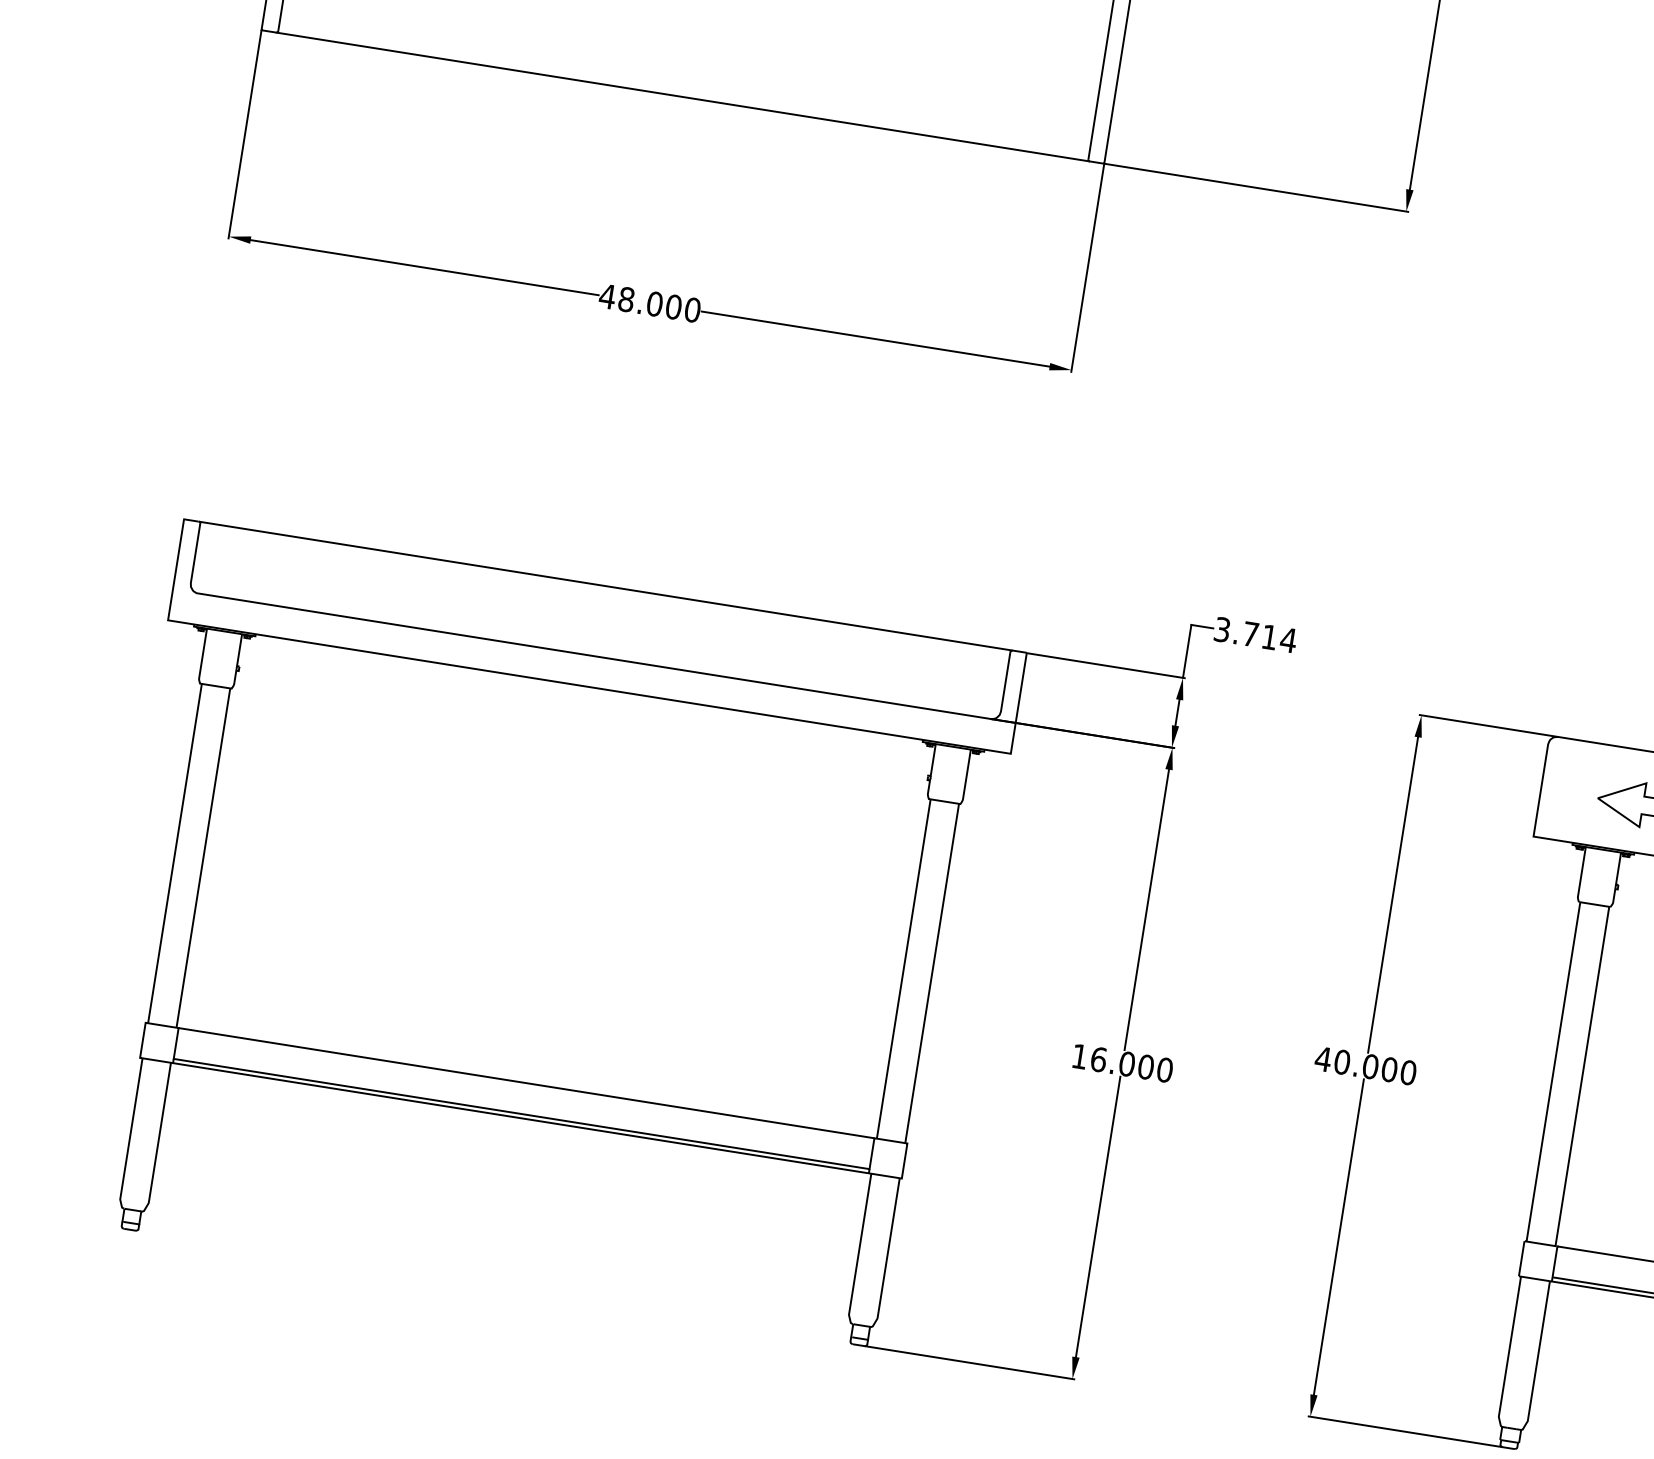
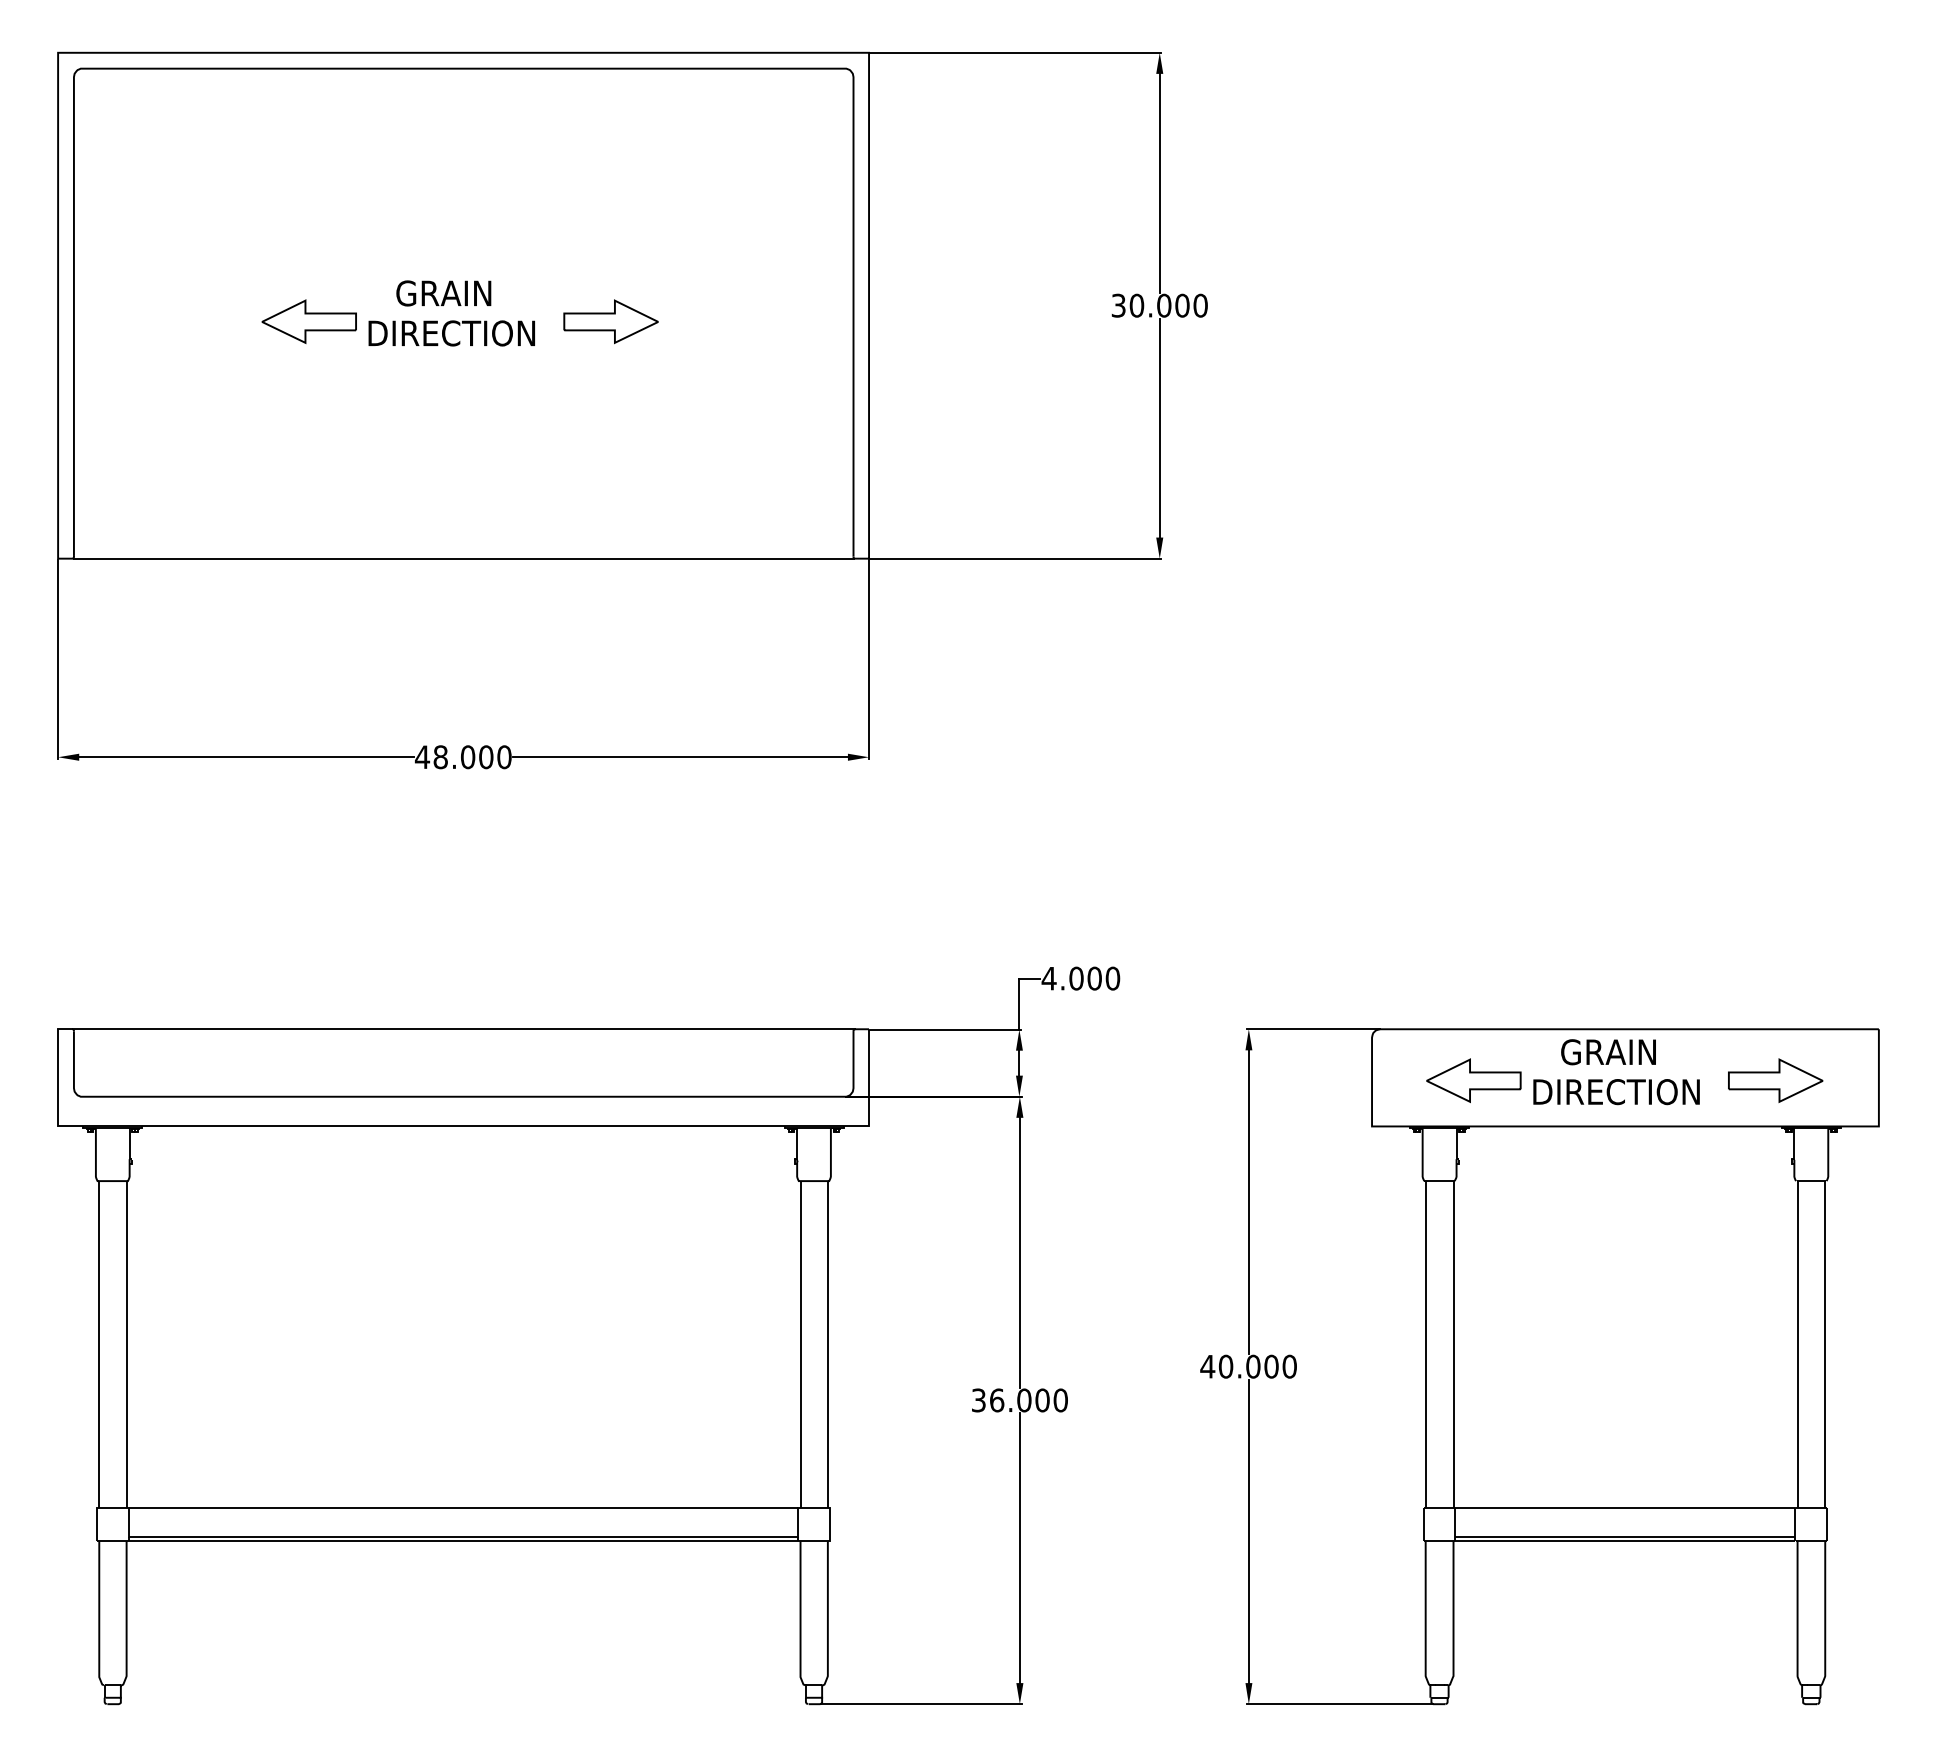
text: (1254, 634) -> (1080, 978), 3.714 -> 4.000
text: (1079, 1056) -> (978, 1400), 16.000 -> 36.000

